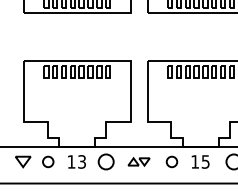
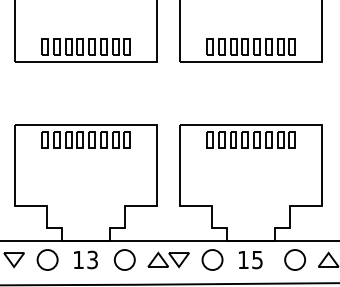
part: (48, 161) -> (47, 259), size x1.43
part: (138, 161) -> (168, 259), size x1.43
part: (171, 161) -> (212, 259), size x1.43

